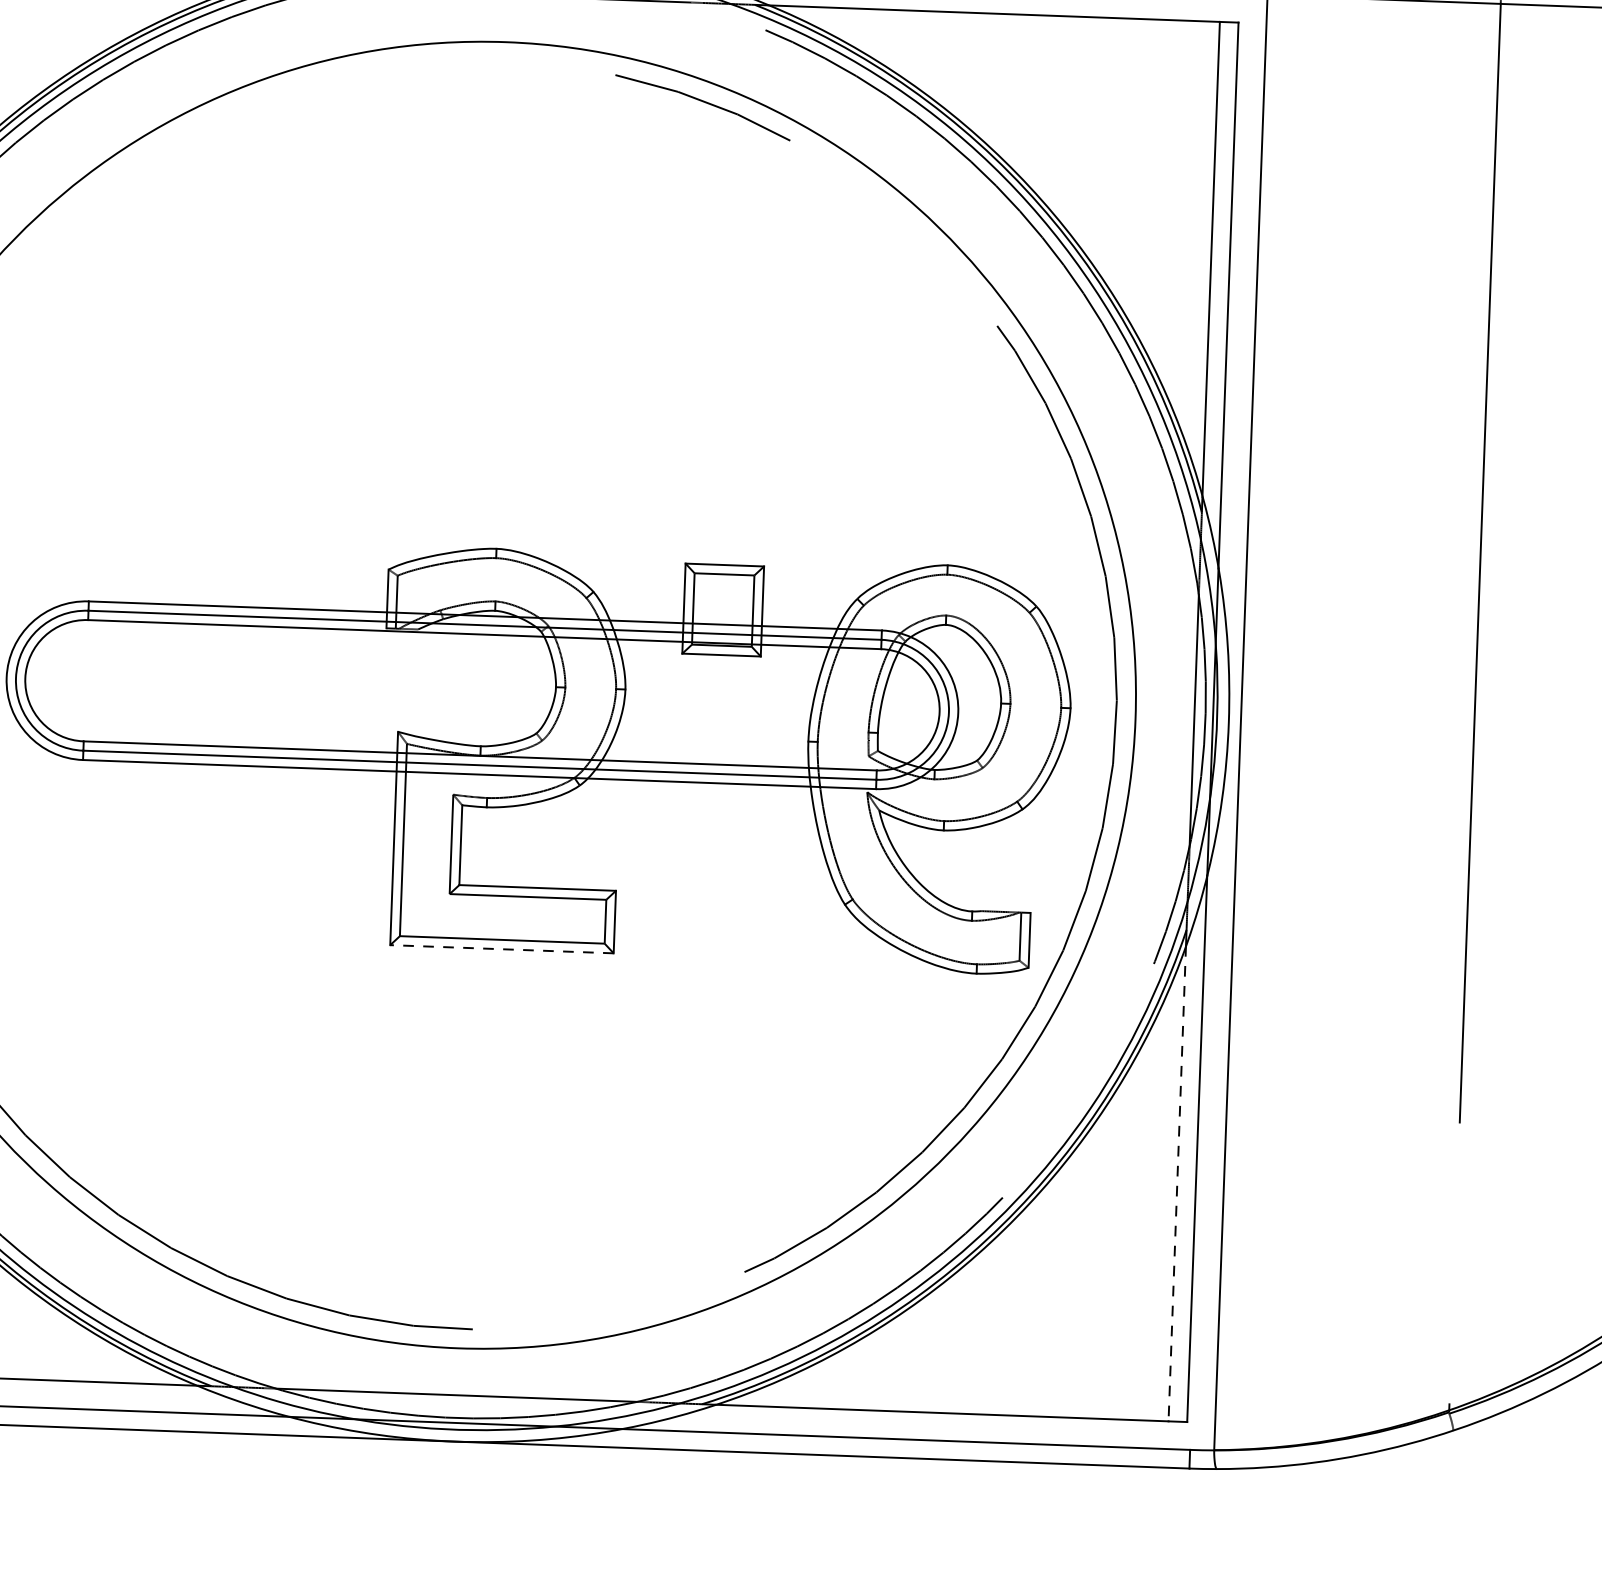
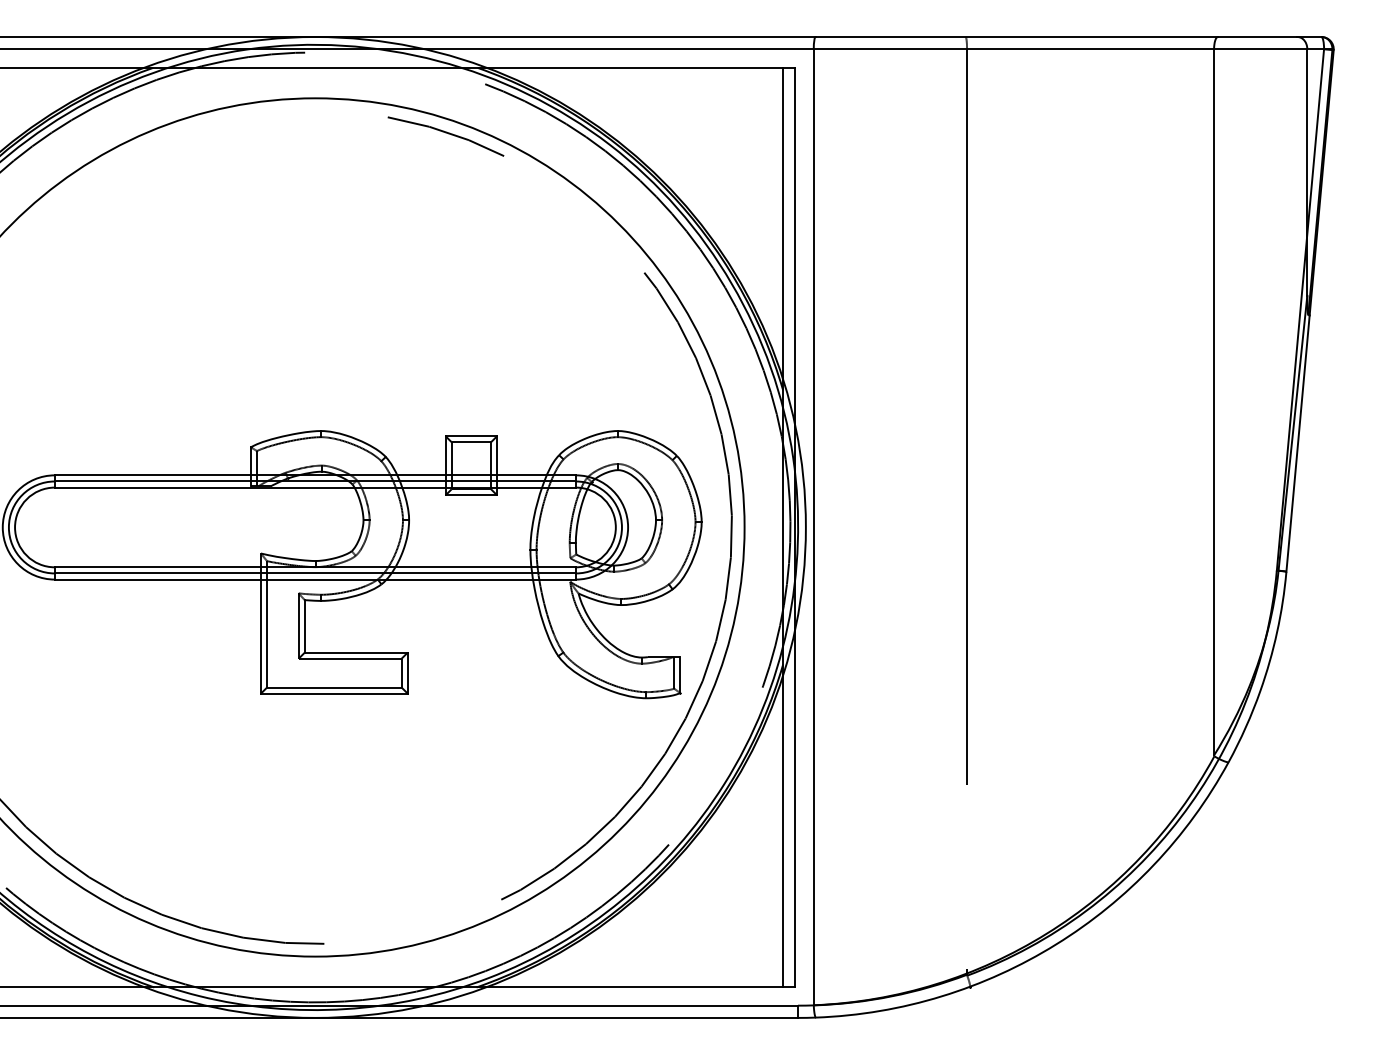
line: (500, 948) -> (333, 693), dashed -> solid
line: (1177, 1184) -> (783, 831), dashed -> solid

